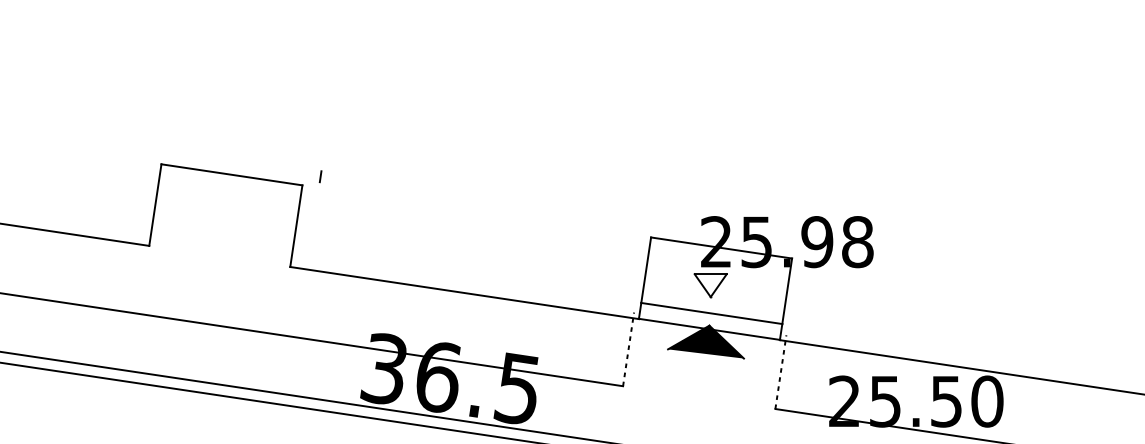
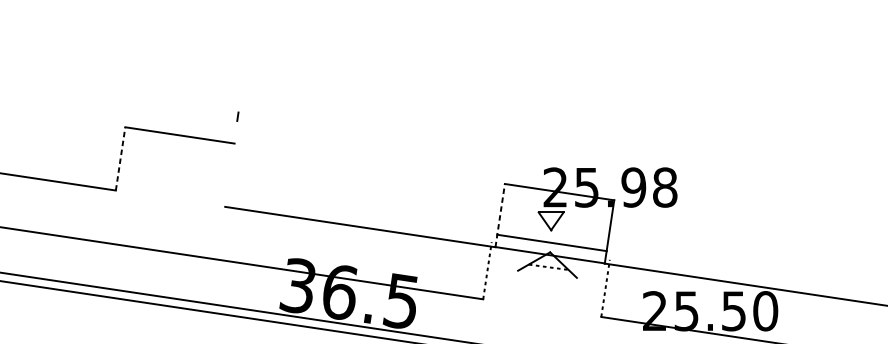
line: (320, 176) -> (237, 116), moved
line: (155, 204) -> (120, 158), solid -> dashed
line: (296, 225) -> (230, 174), removed
line: (645, 277) -> (500, 215), solid -> dashed
fill: (705, 341) -> (547, 264), removed

